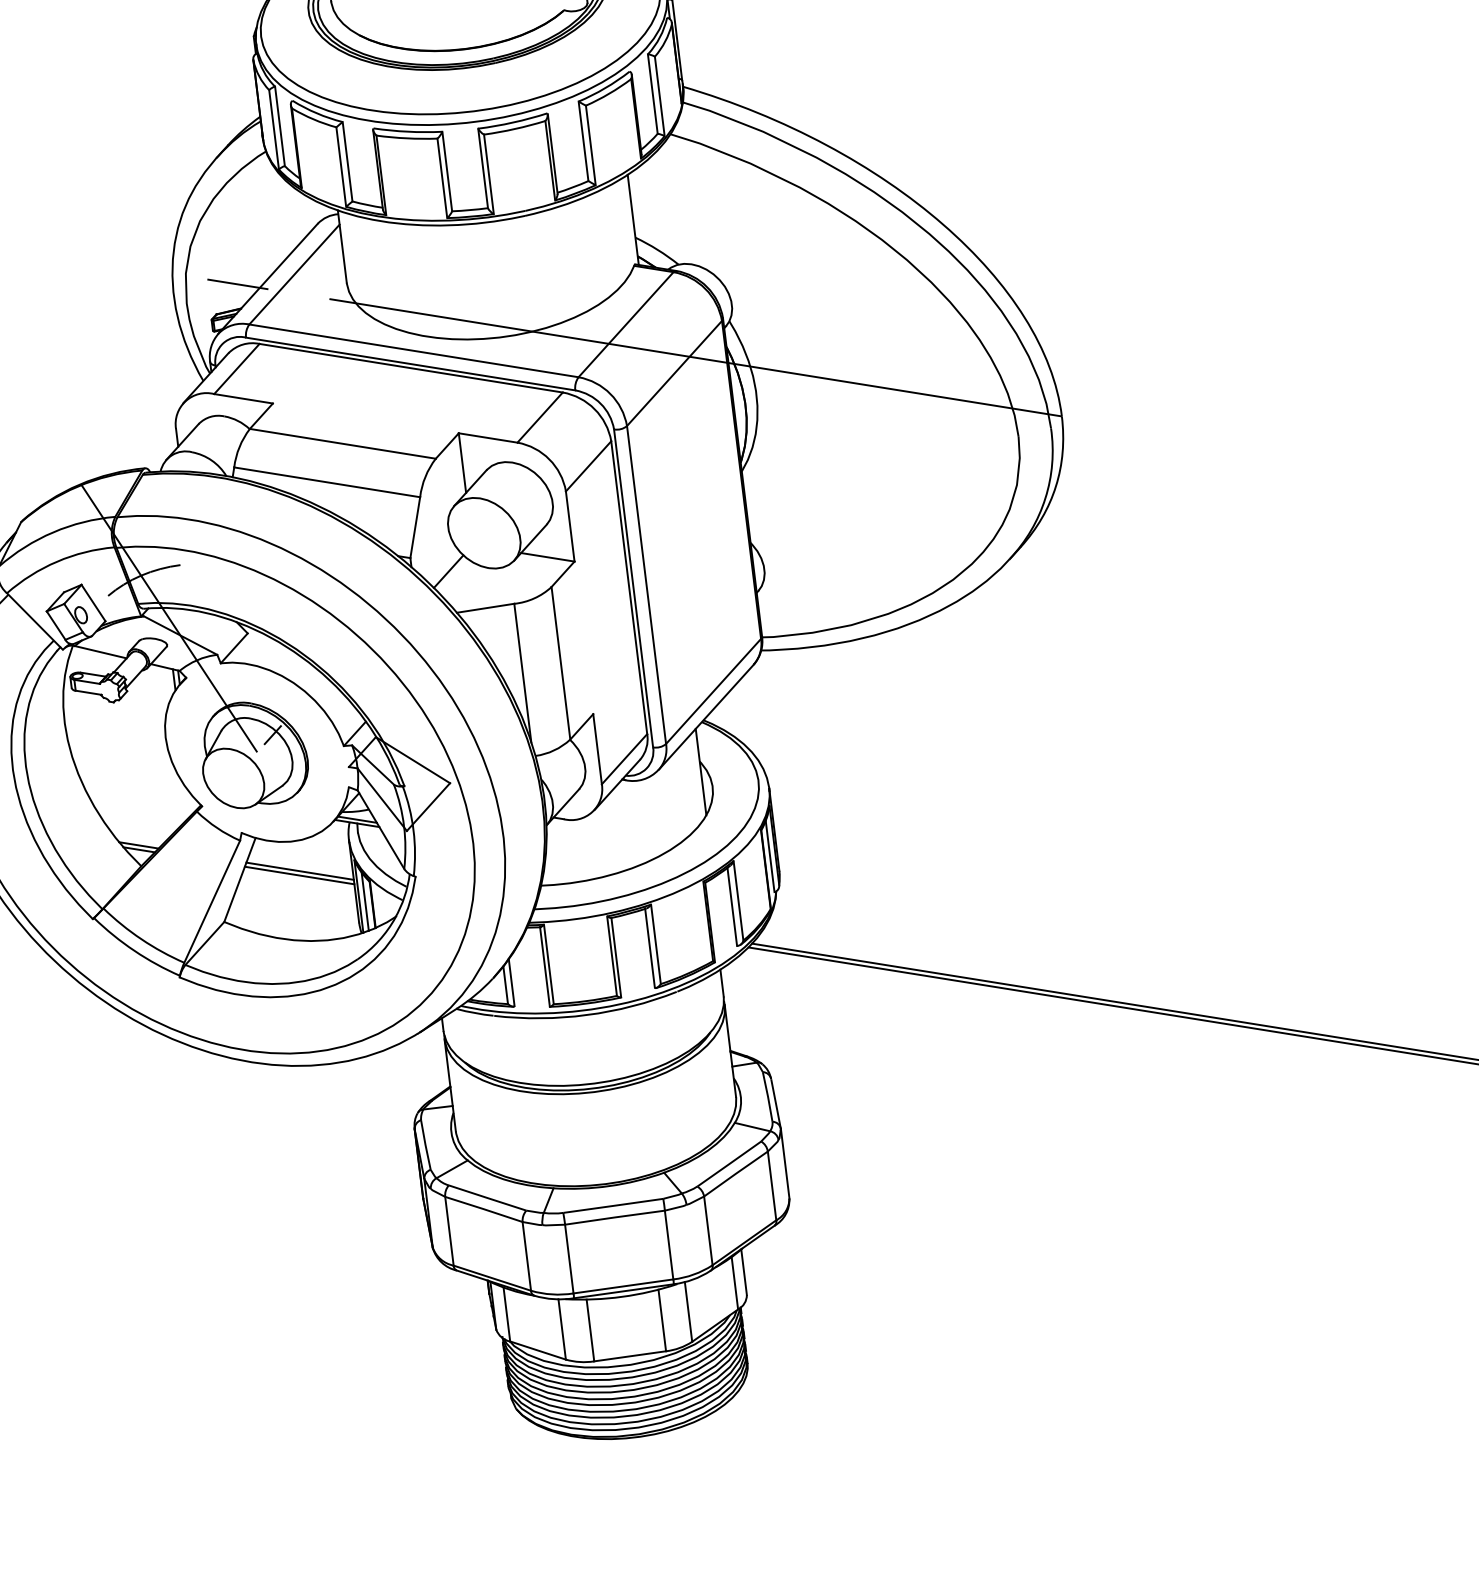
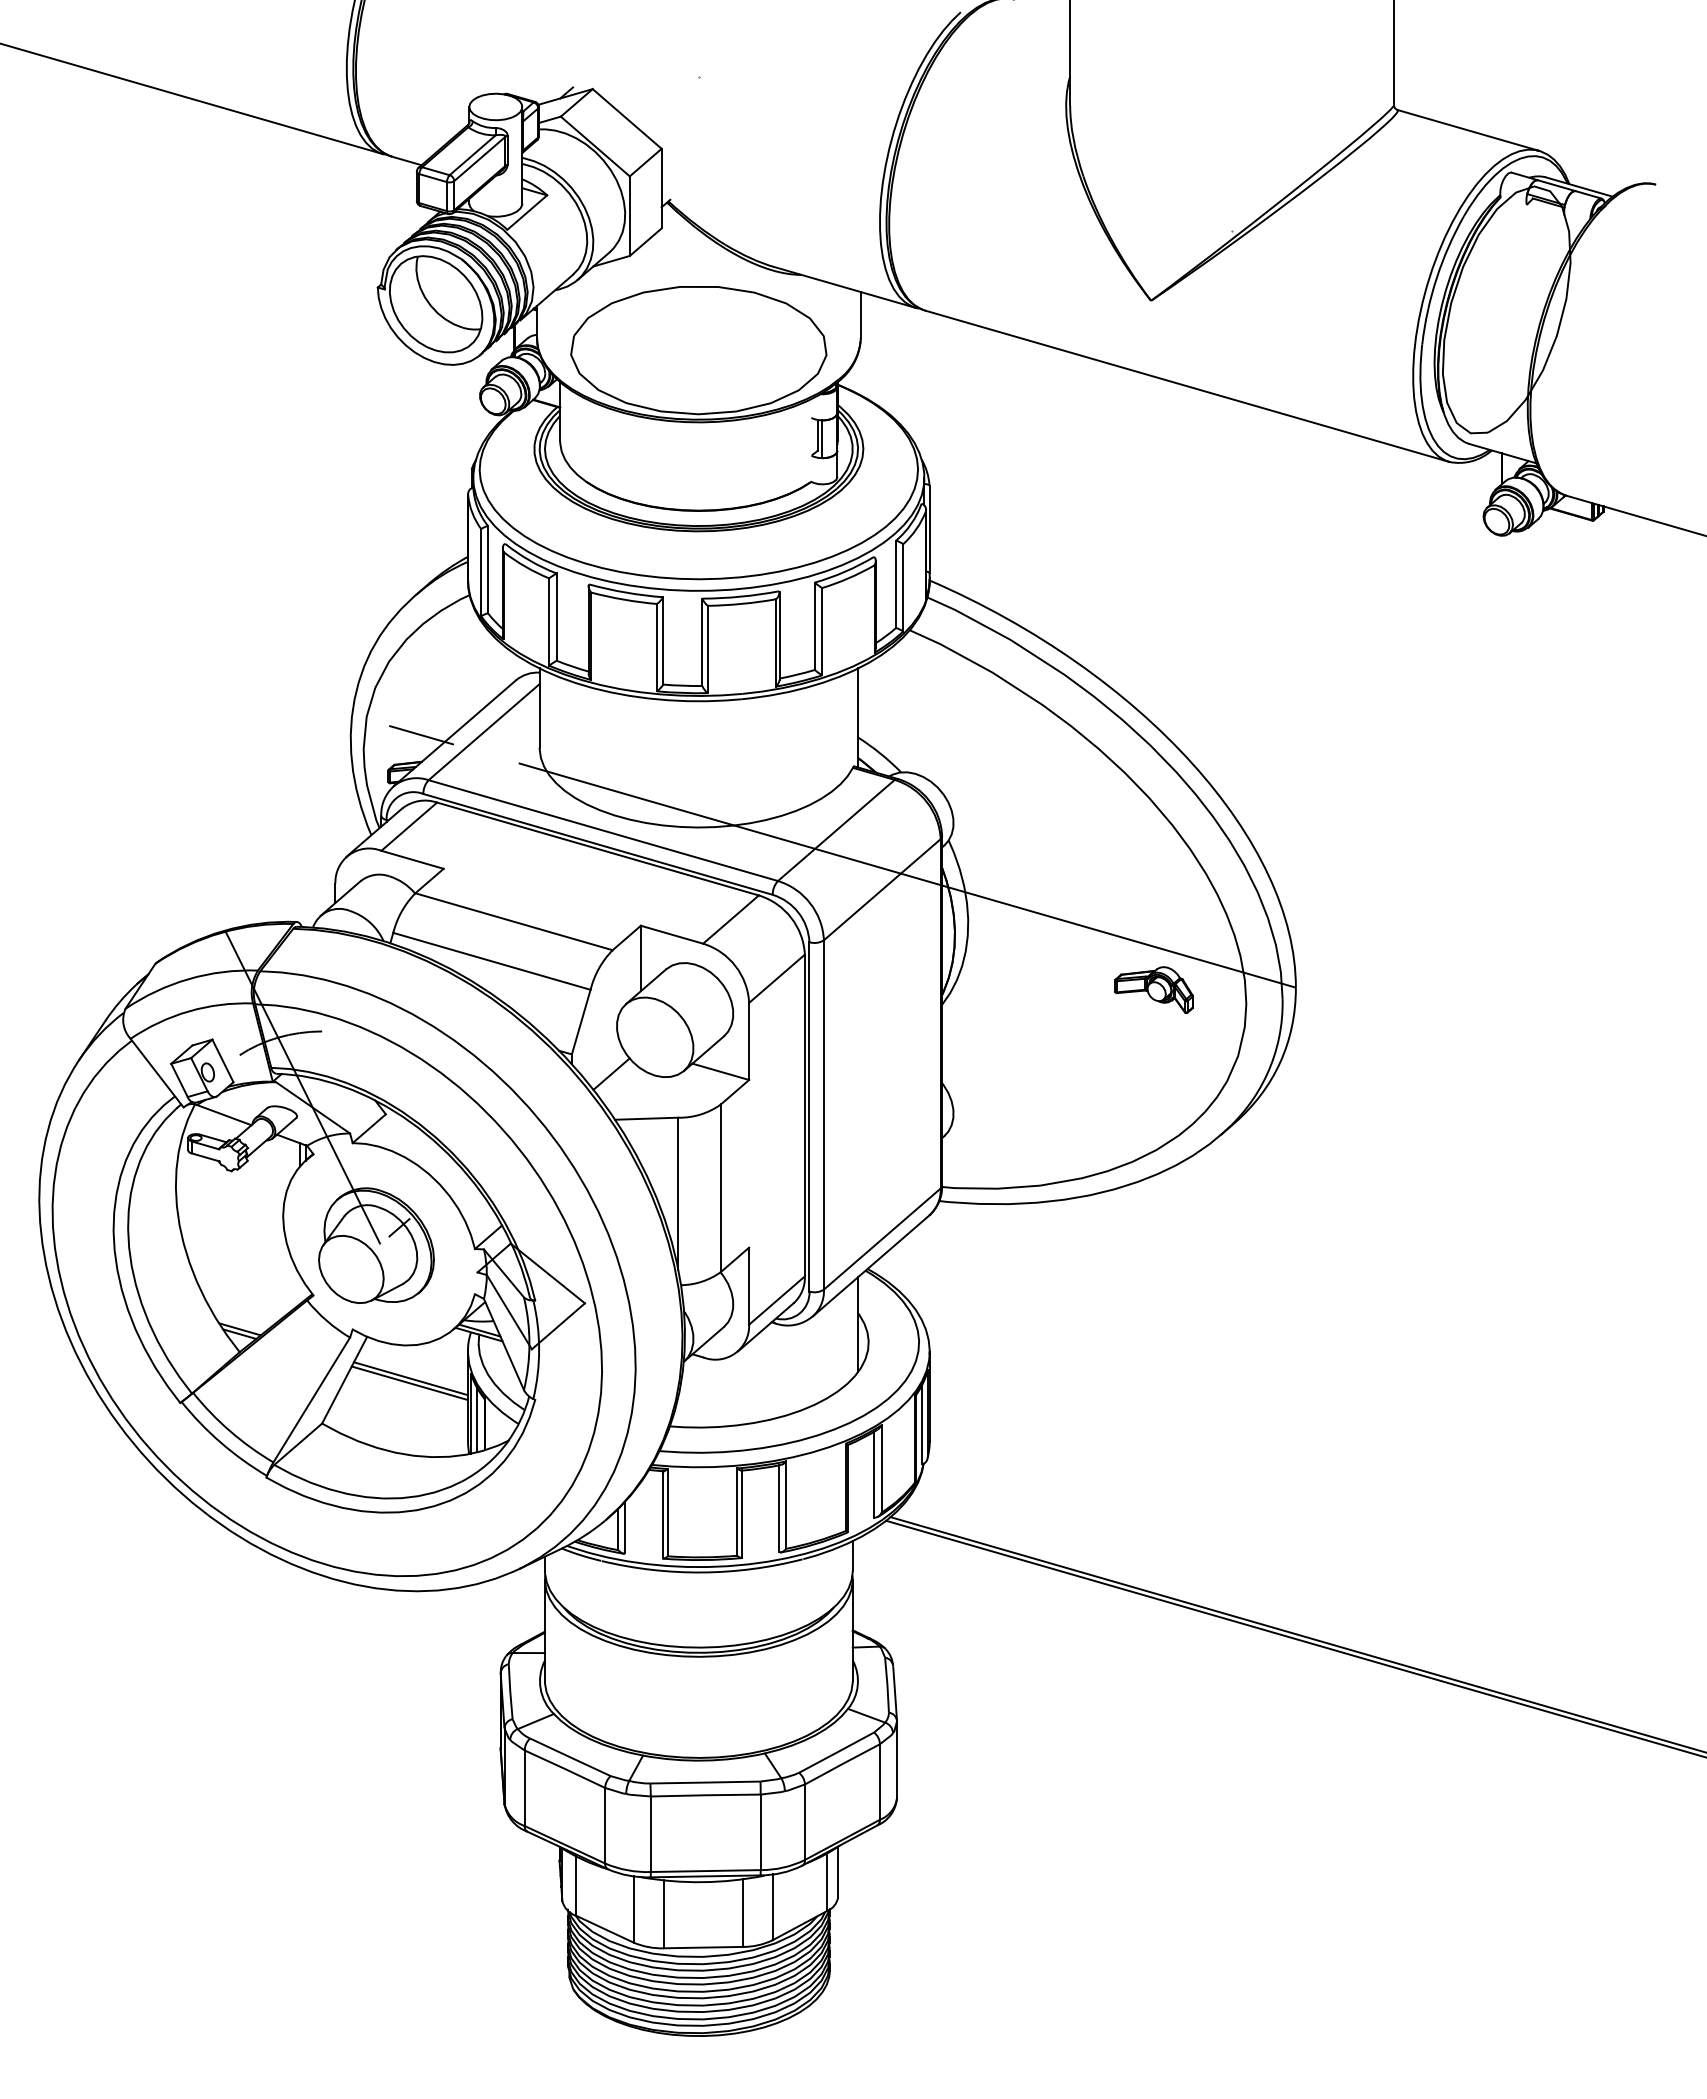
part: (932, 434) -> (1153, 990), added

